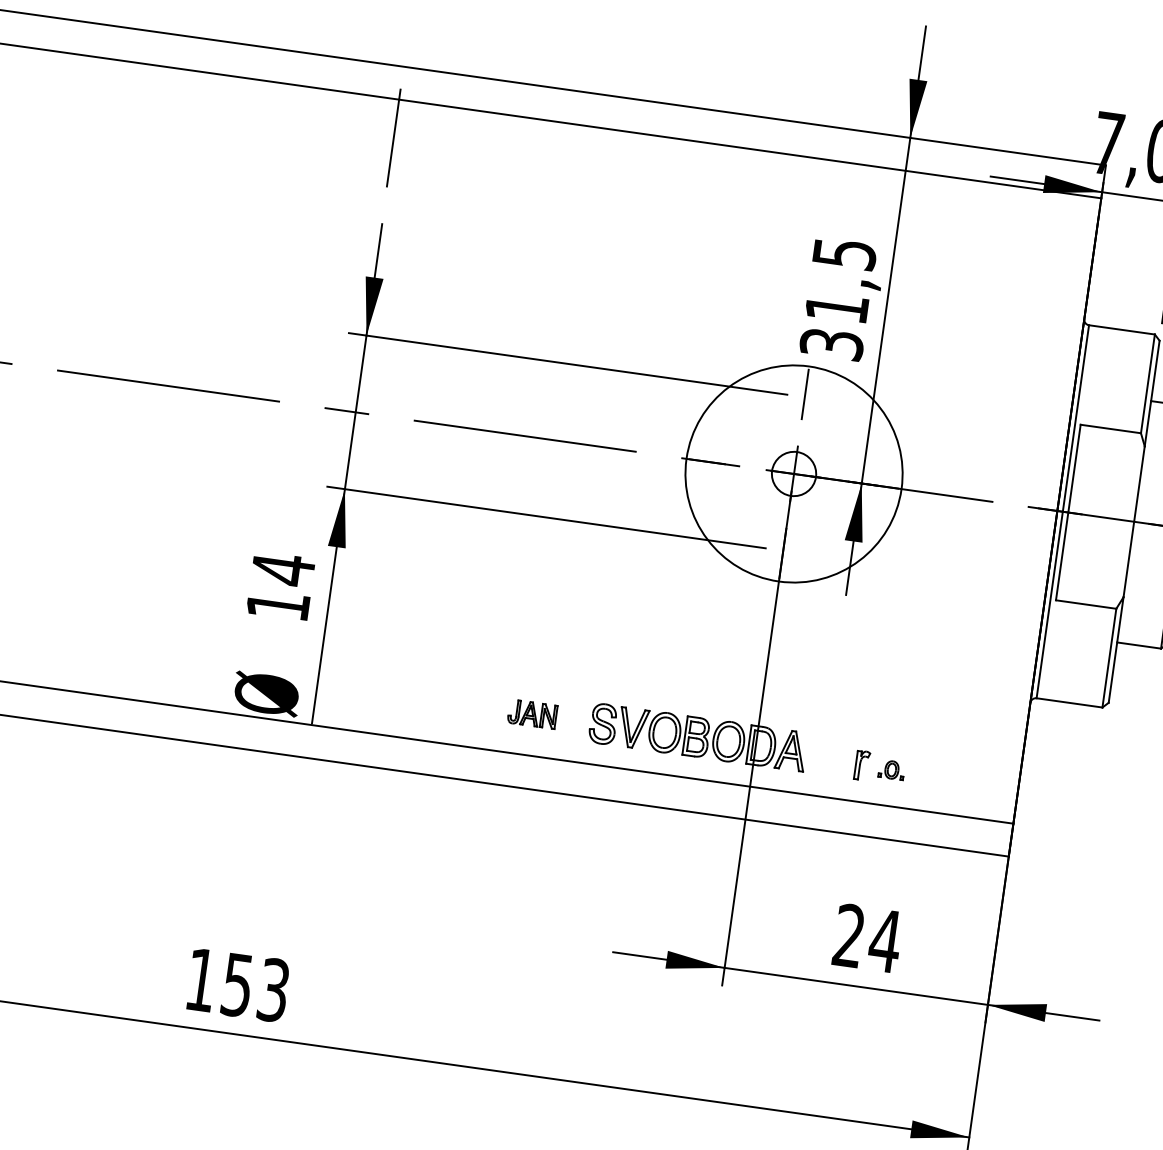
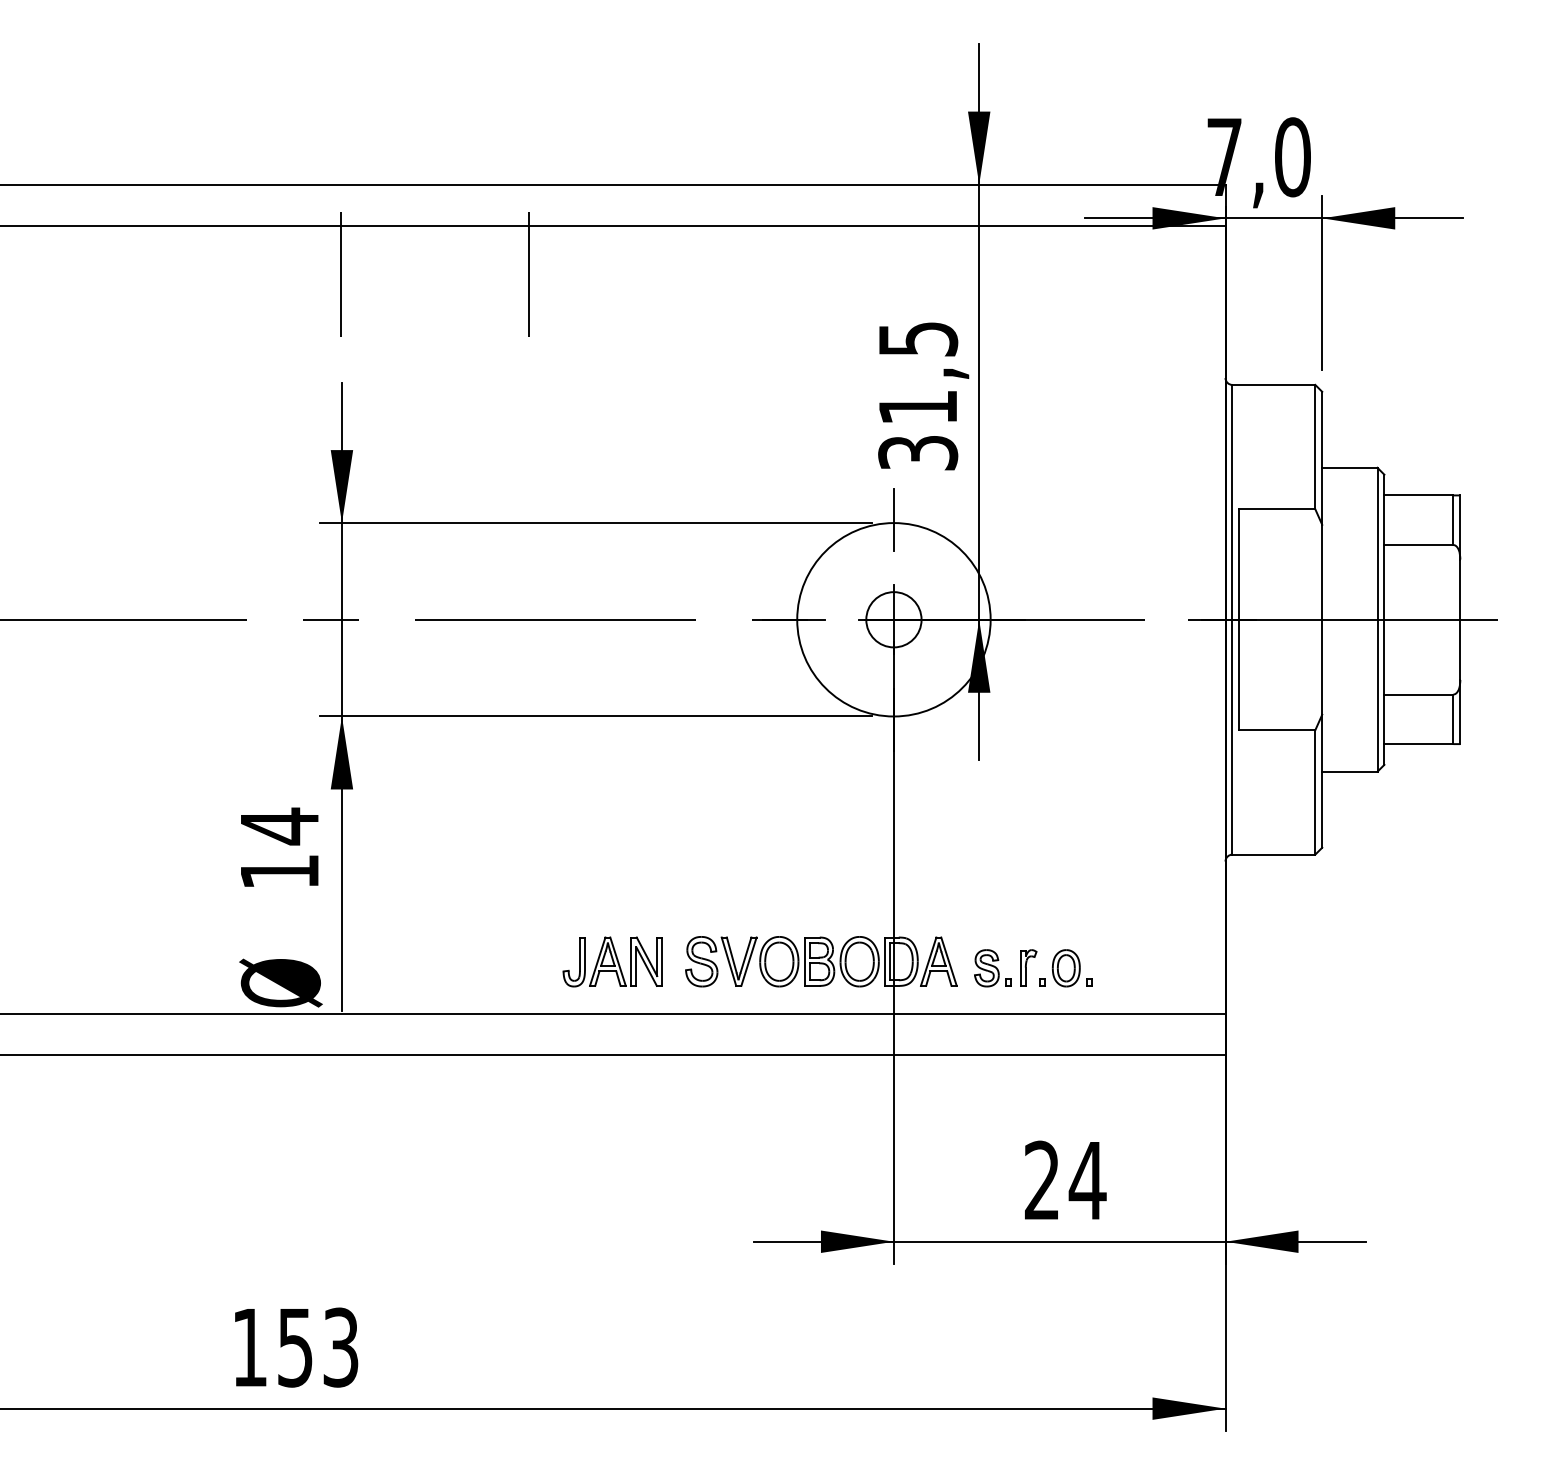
line: (543, 159) -> (529, 274), added
circle: (793, 473) -> (893, 619), size x0.71
part: (532, 713) -> (612, 961), size x1.67
part: (833, 761) -> (992, 968), added
part: (891, 770) -> (1065, 968), size x1.67

